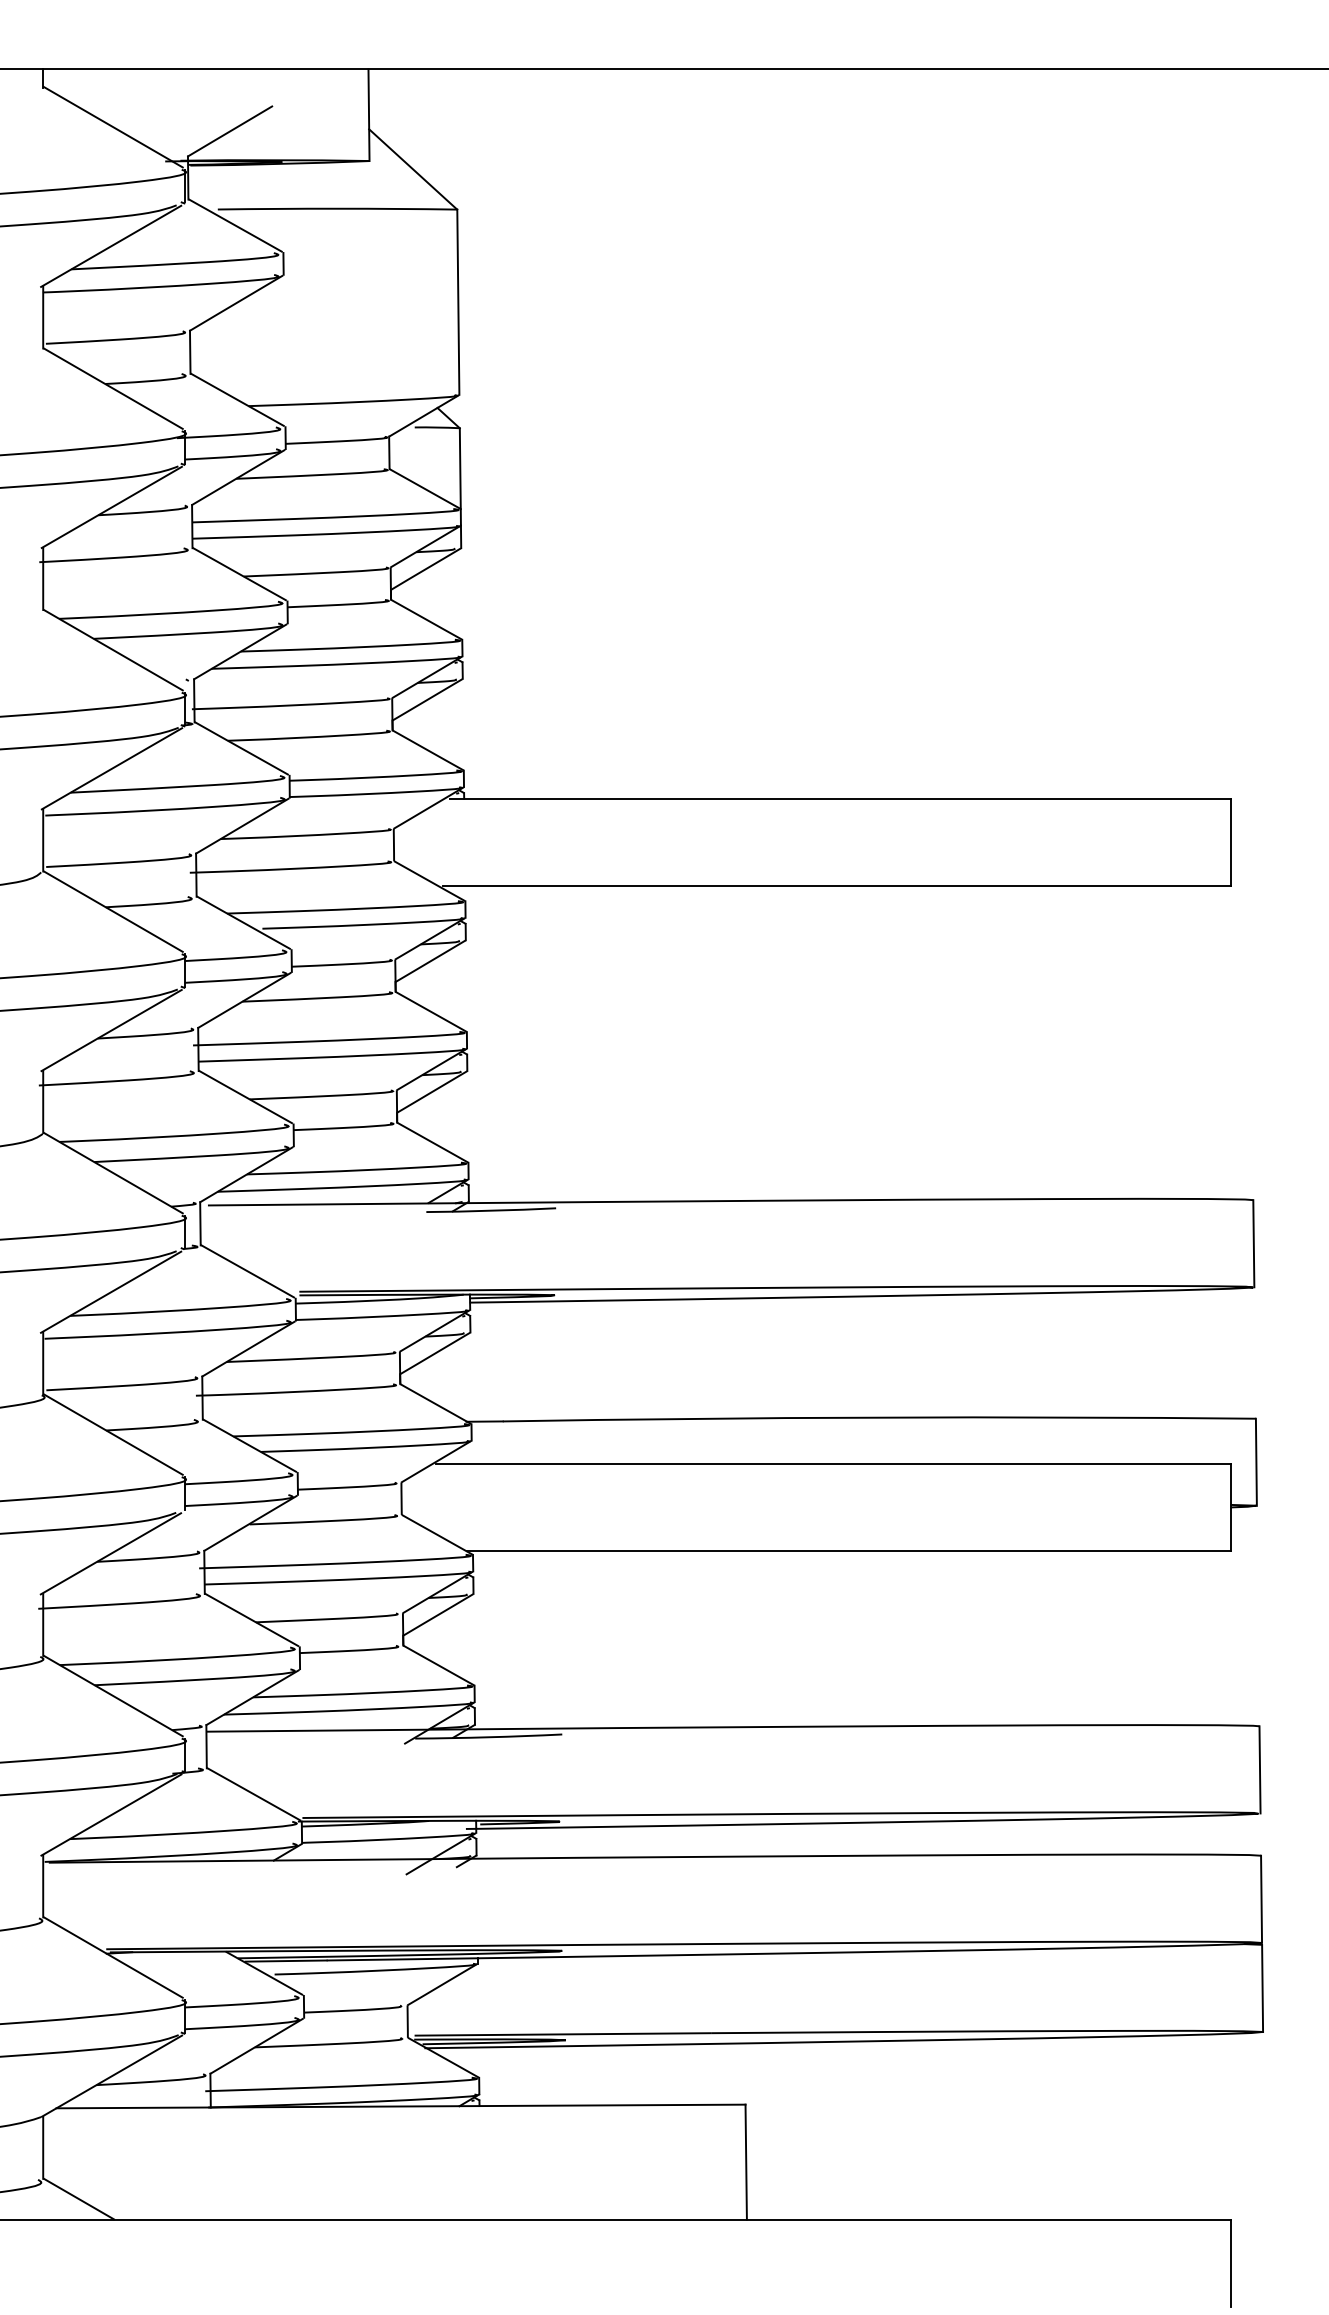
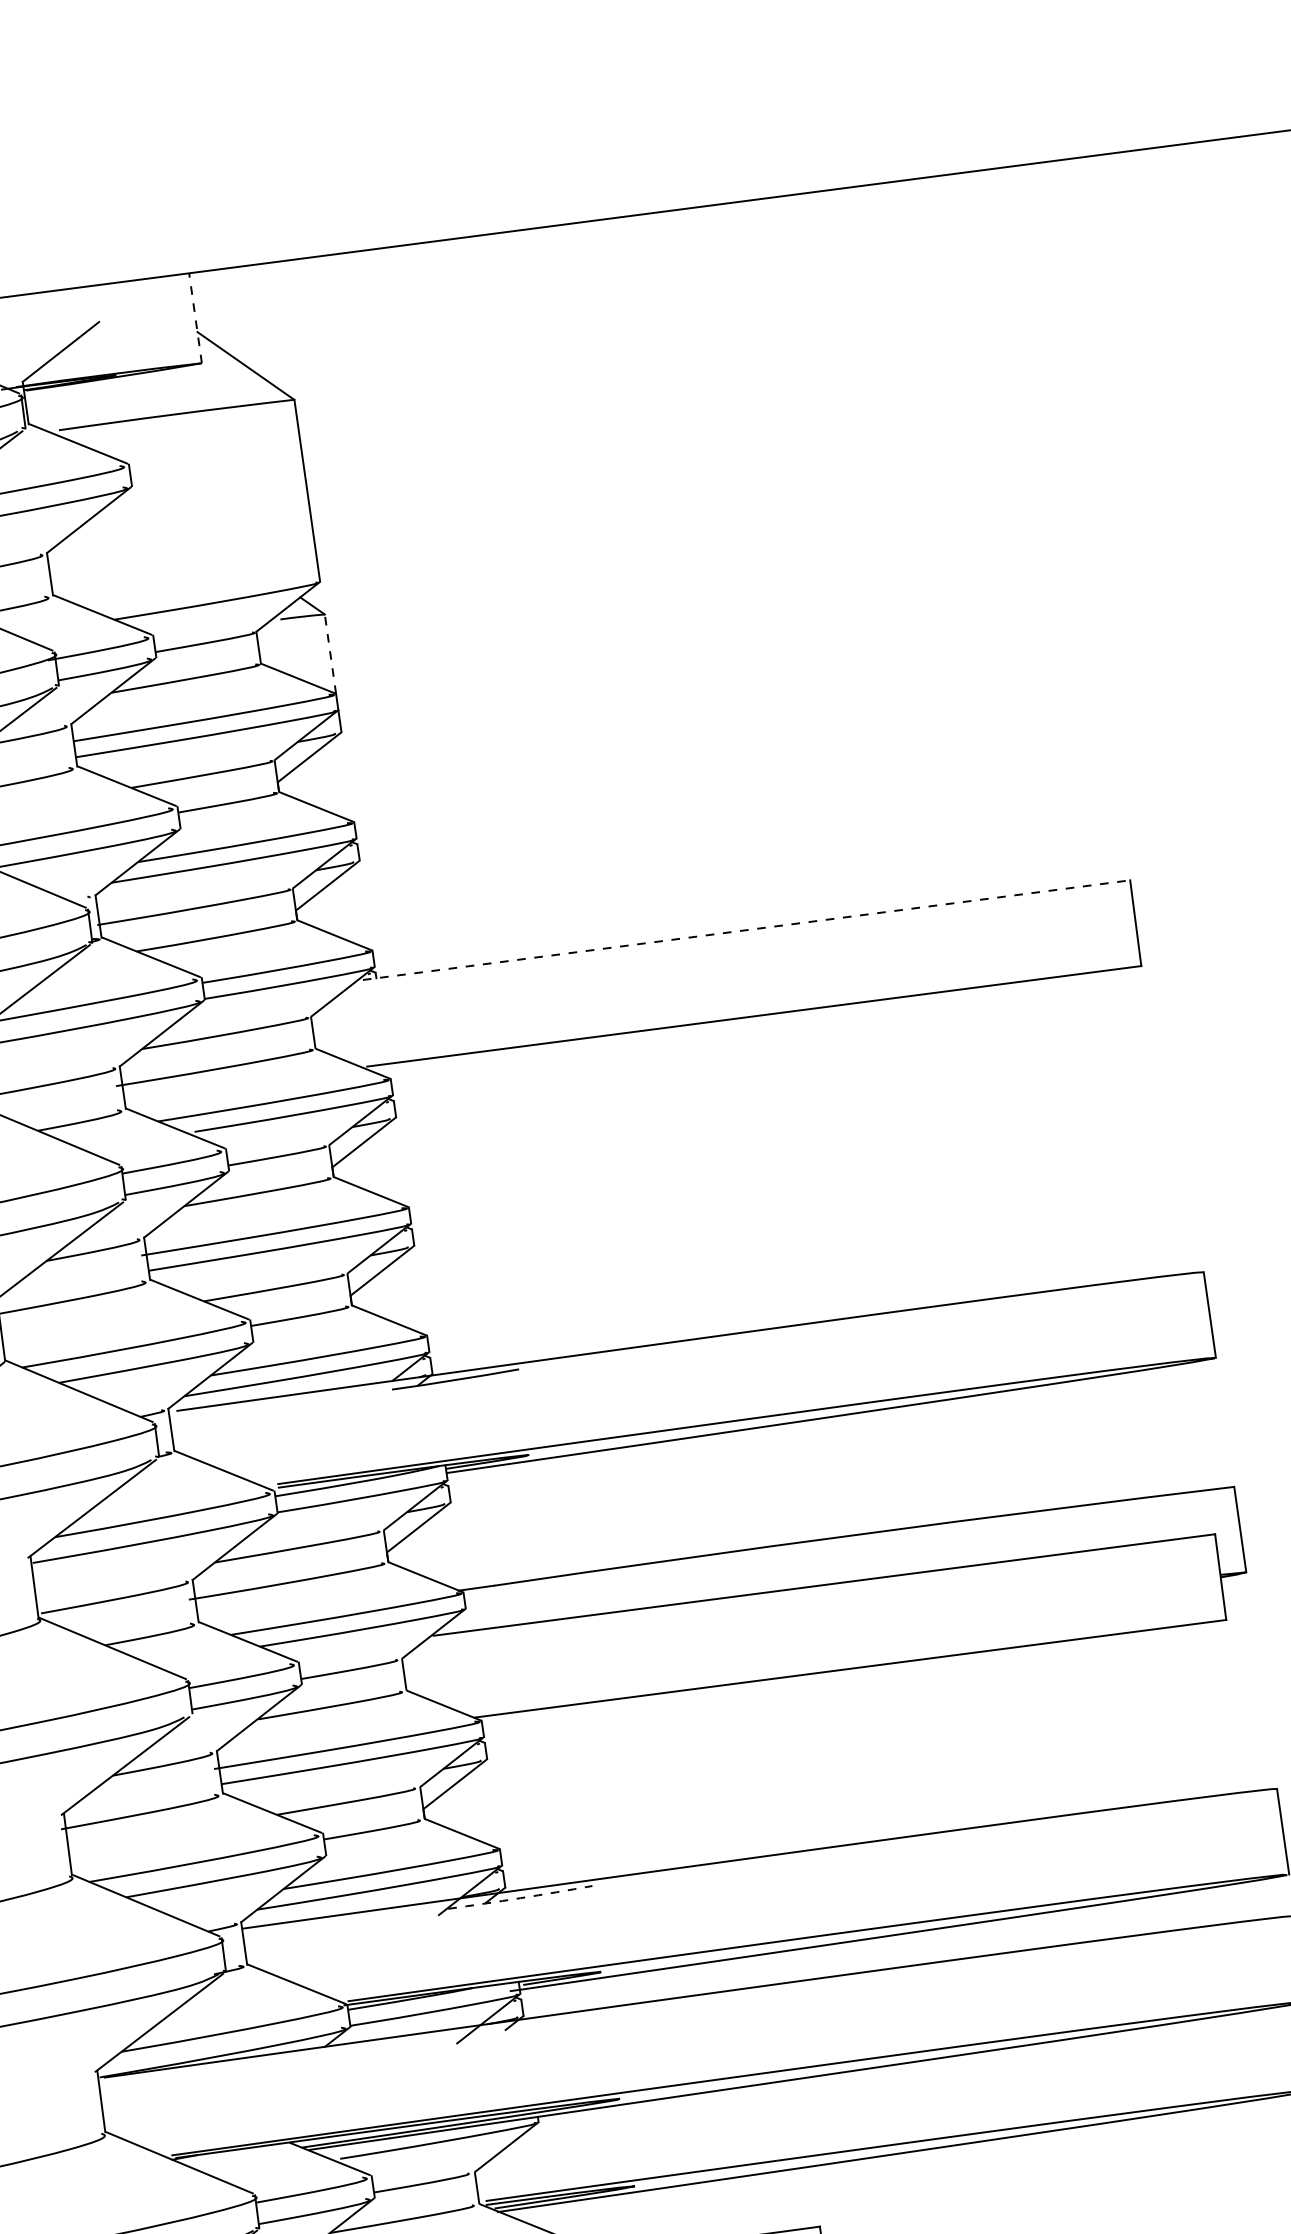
line: (369, 115) -> (196, 318), solid -> dashed
line: (460, 468) -> (330, 653), solid -> dashed
line: (841, 798) -> (747, 929), solid -> dashed
arc: (488, 1737) -> (520, 1898), solid -> dashed

